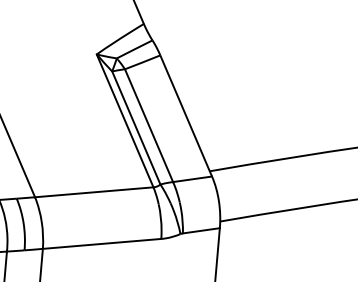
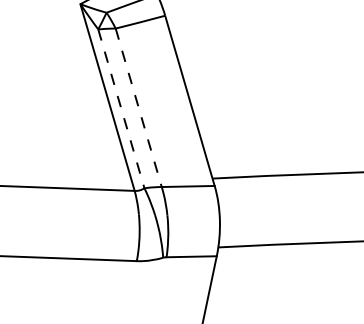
line: (149, 126) -> (139, 108), solid -> dashed
line: (136, 128) -> (121, 109), solid -> dashed

